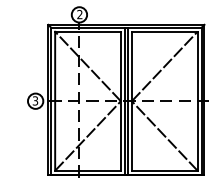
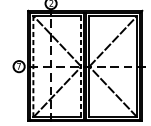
text: (35, 100) -> (19, 66), 3 -> 7
line: (55, 100) -> (33, 66), solid -> dashed
line: (120, 101) -> (81, 66), solid -> dashed

